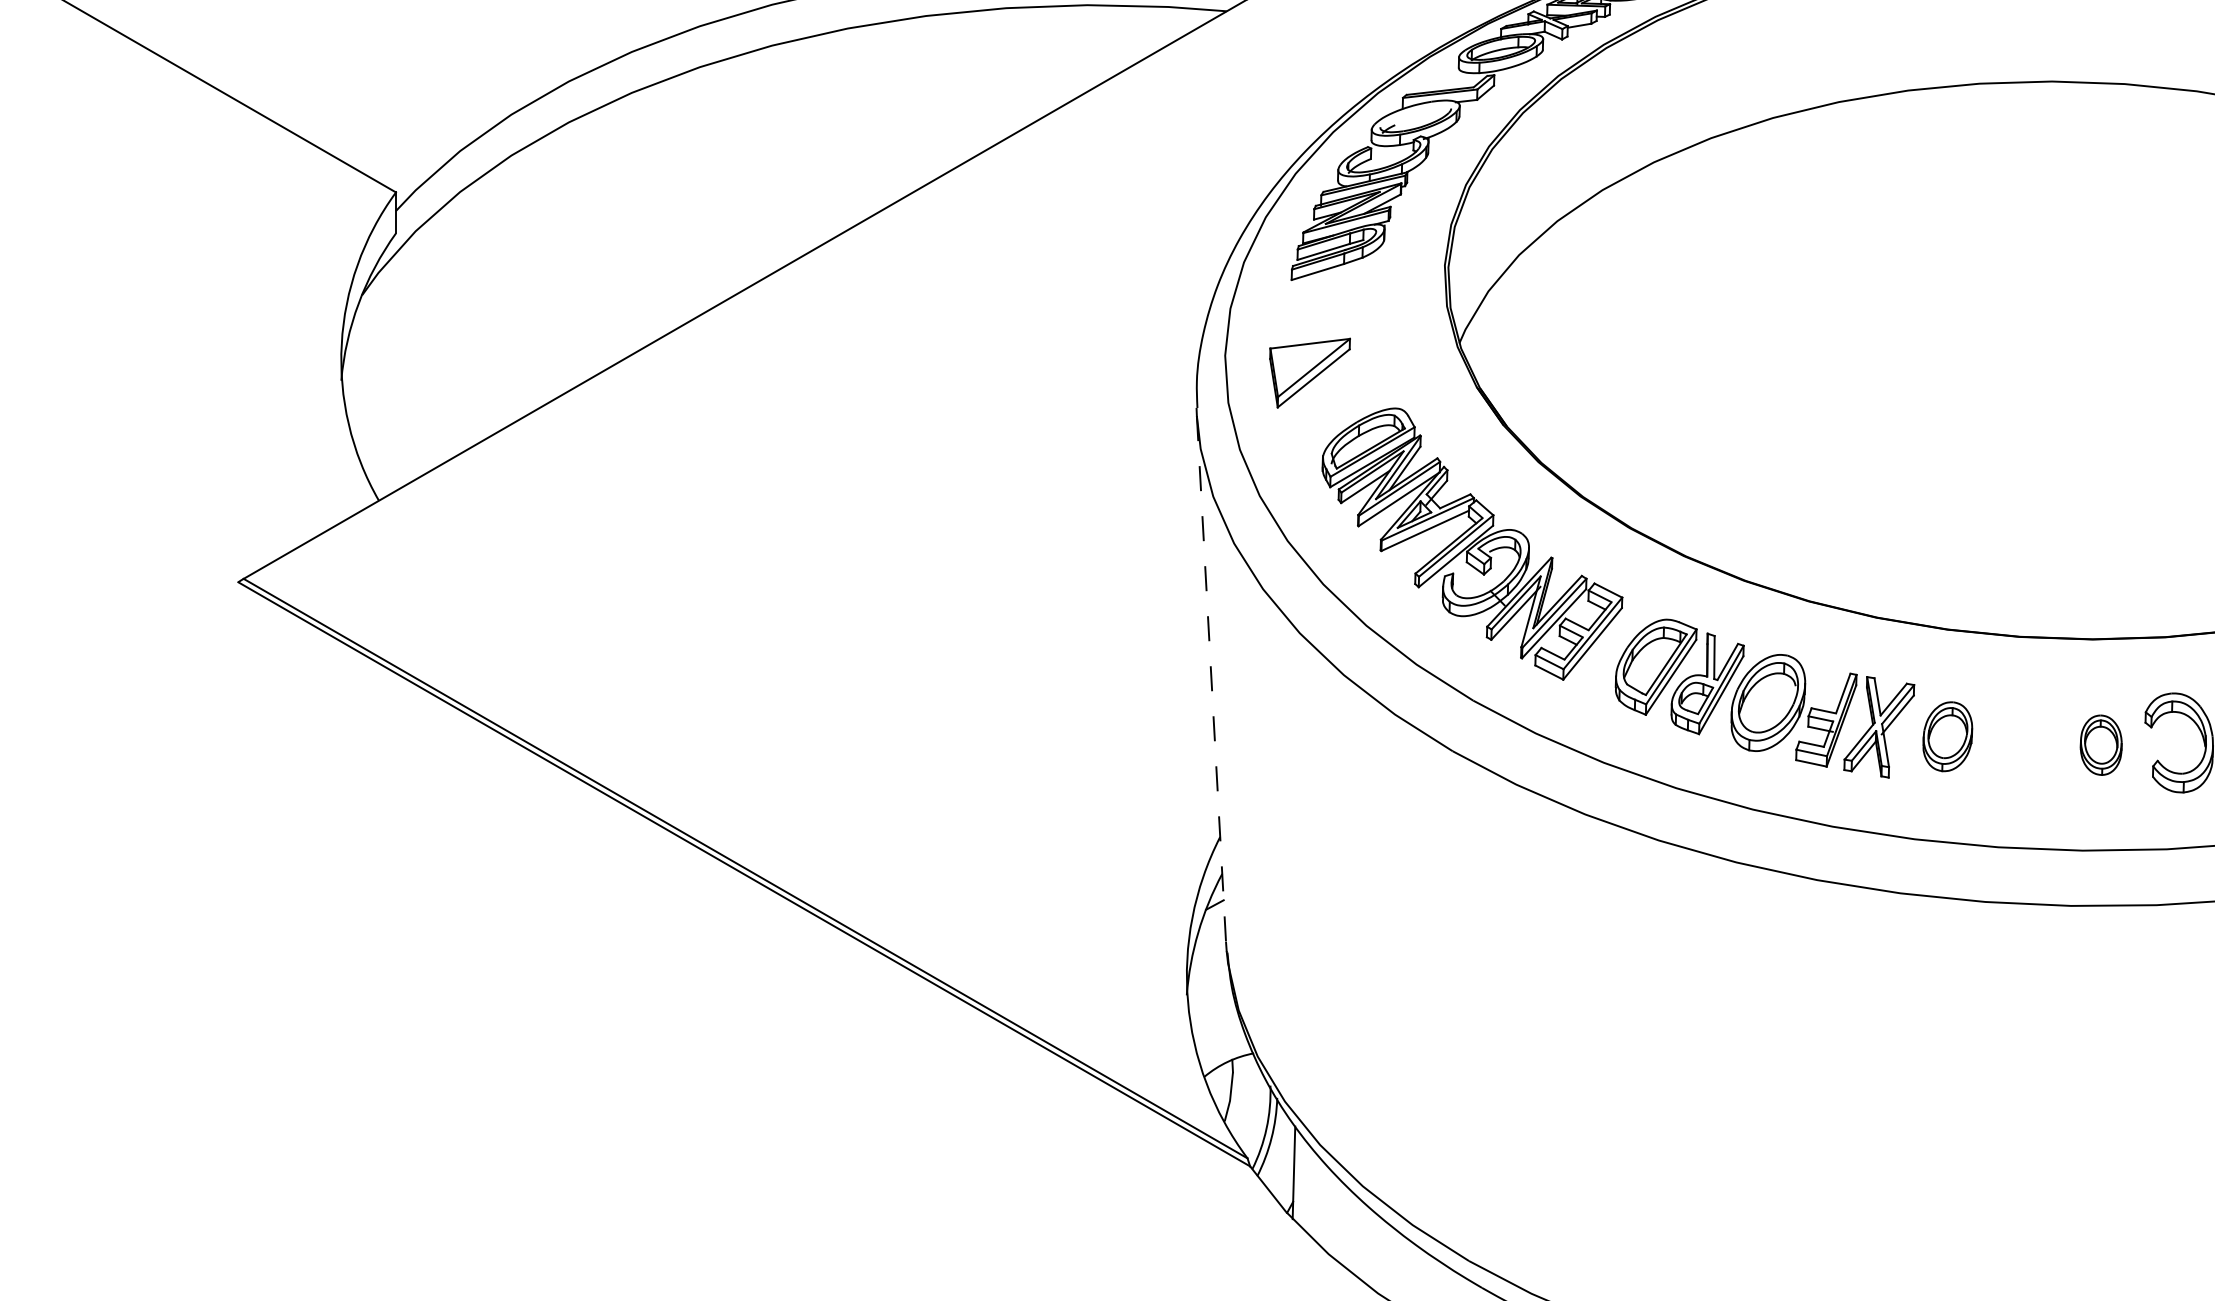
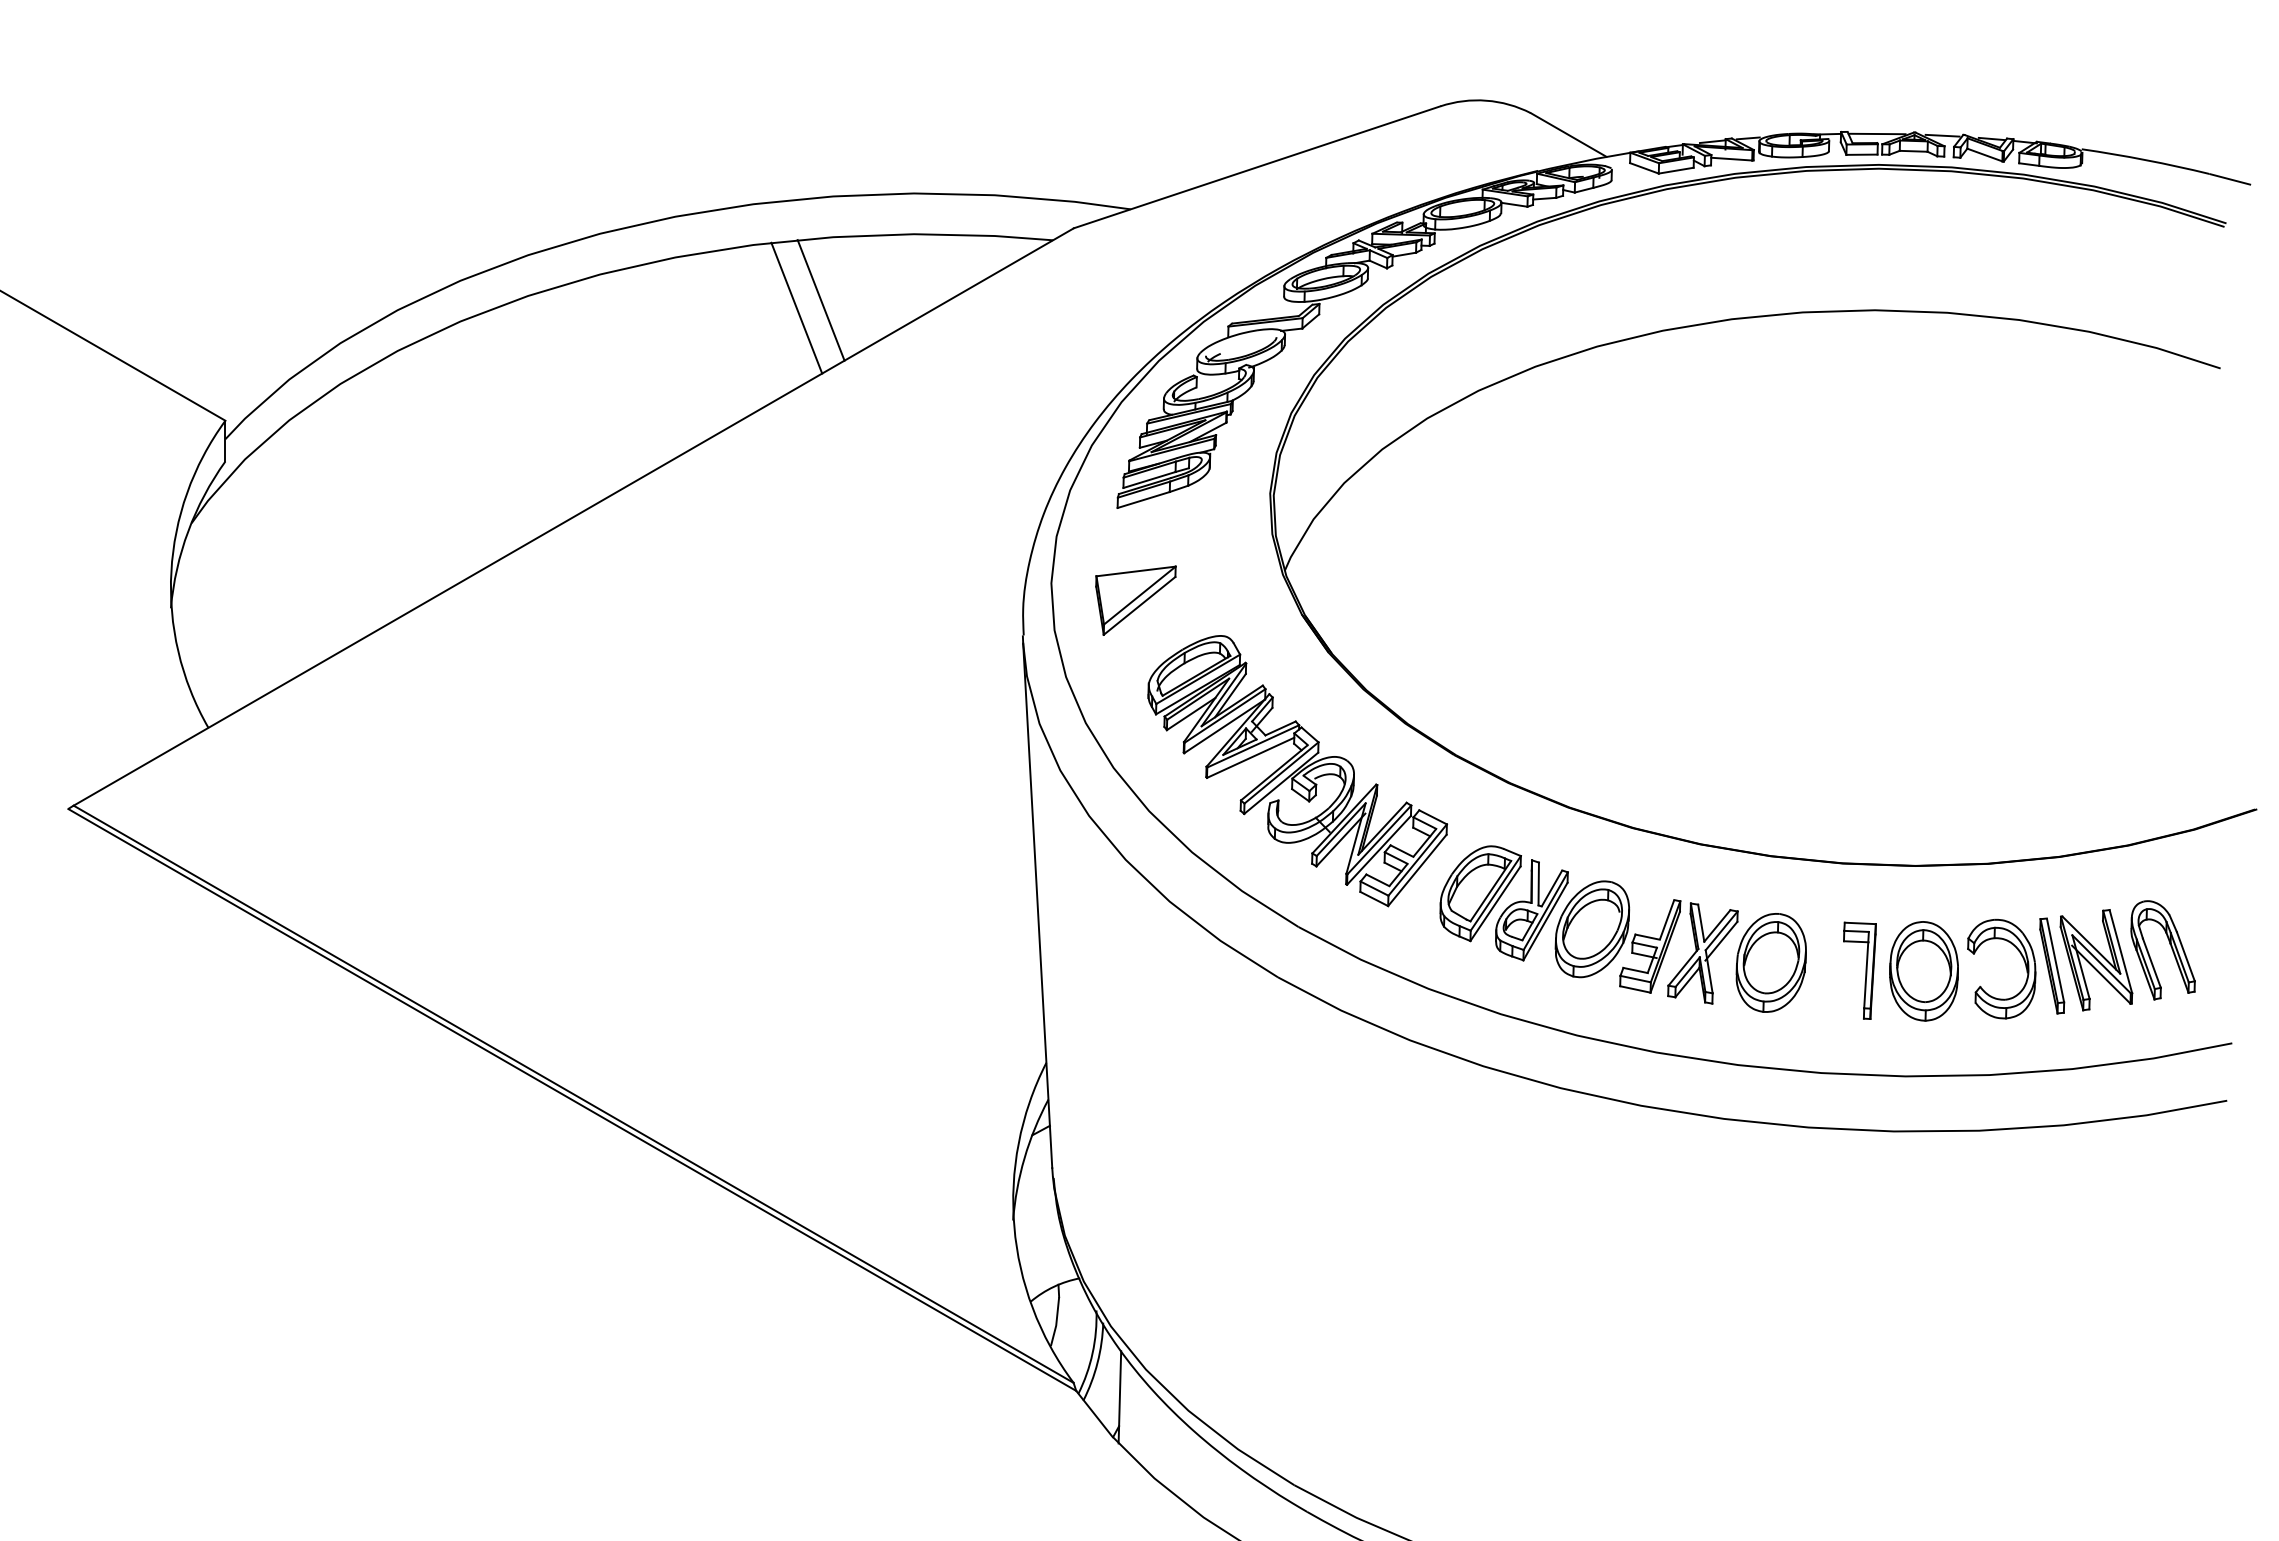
line: (993, 71) -> (820, 300), added
line: (969, 78) -> (796, 307), added
line: (1211, 679) -> (1037, 905), dashed -> solid
part: (1947, 736) -> (1770, 962), size x1.43
part: (2036, 744) -> (1859, 970), added
part: (2100, 745) -> (1923, 971), size x1.67

